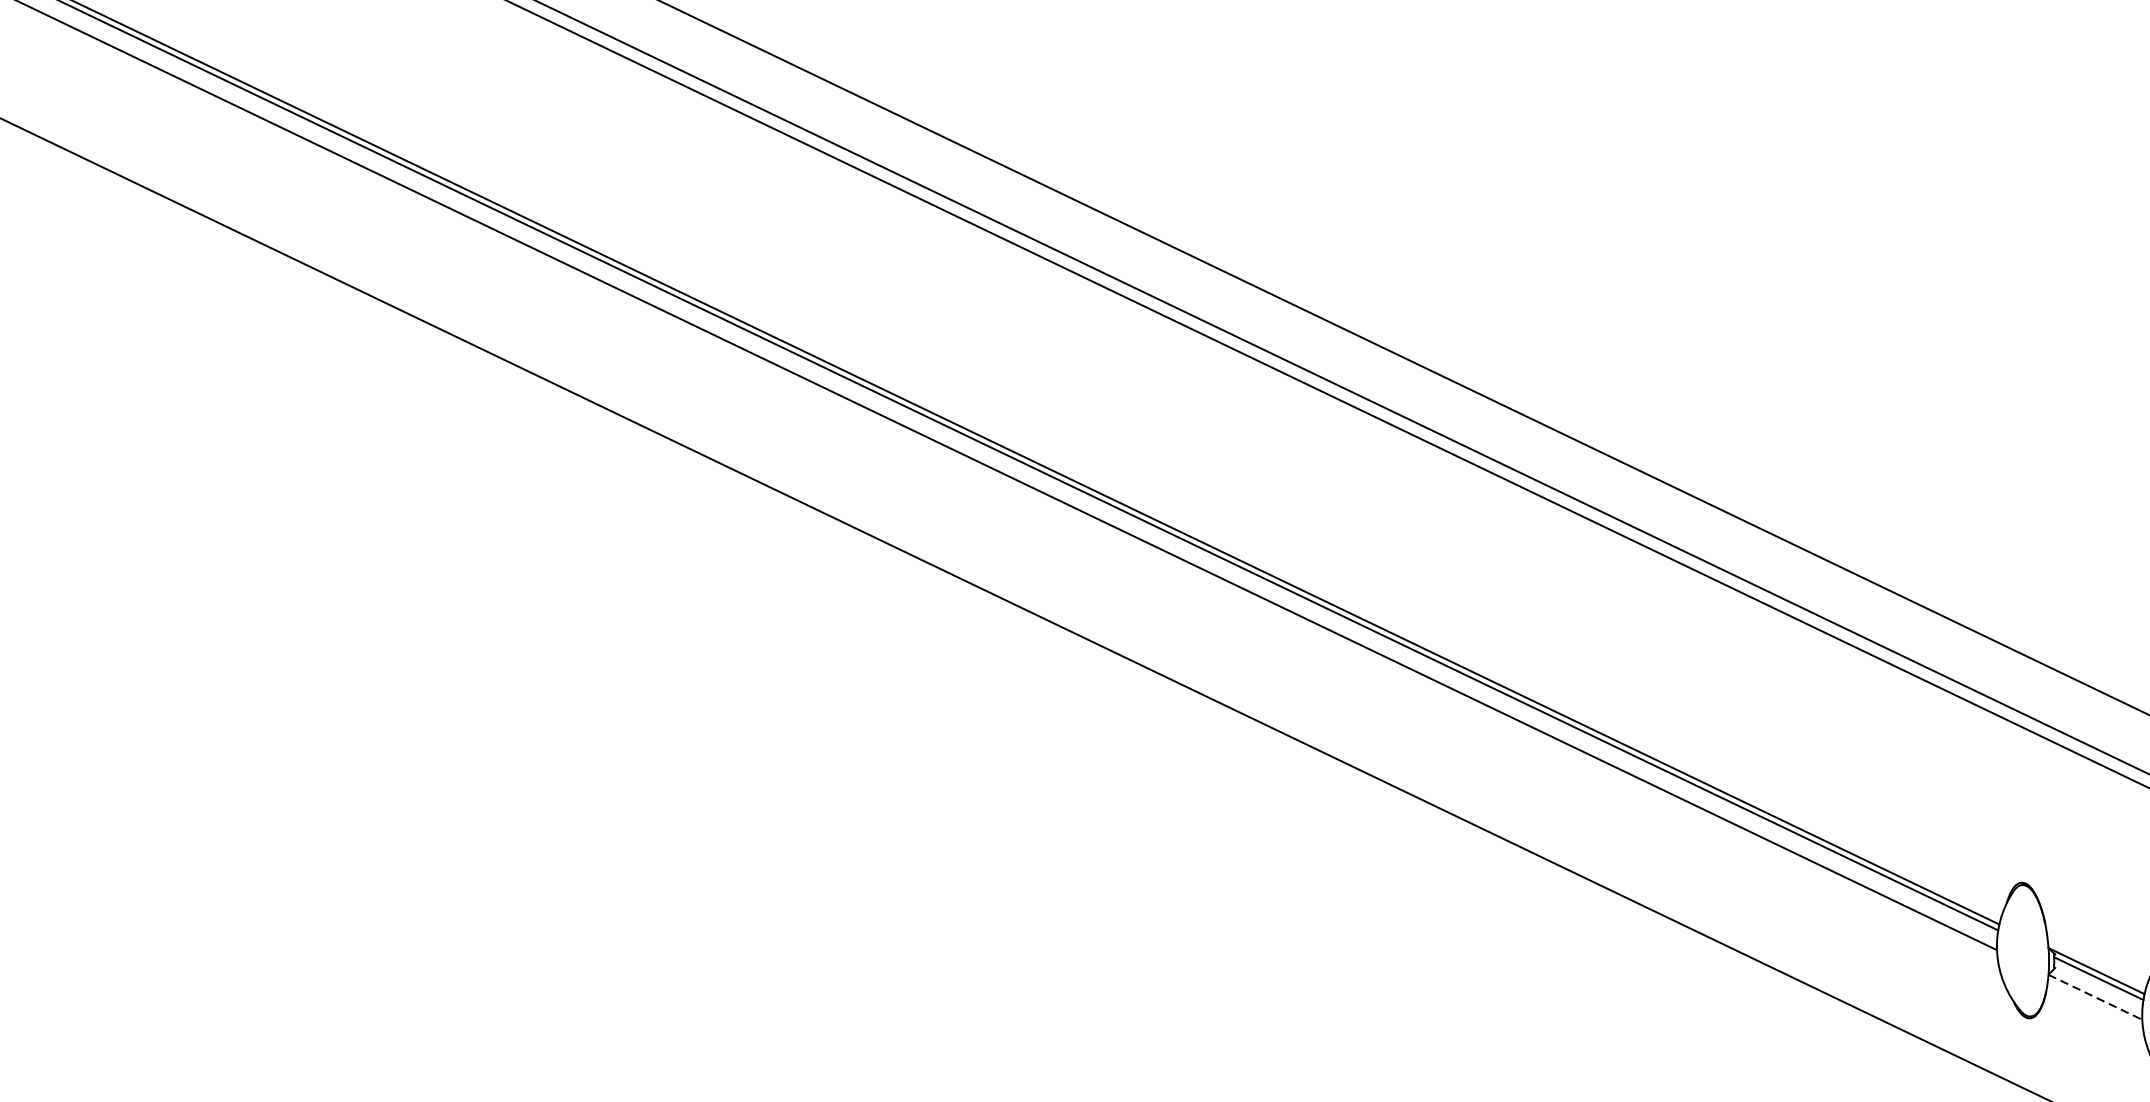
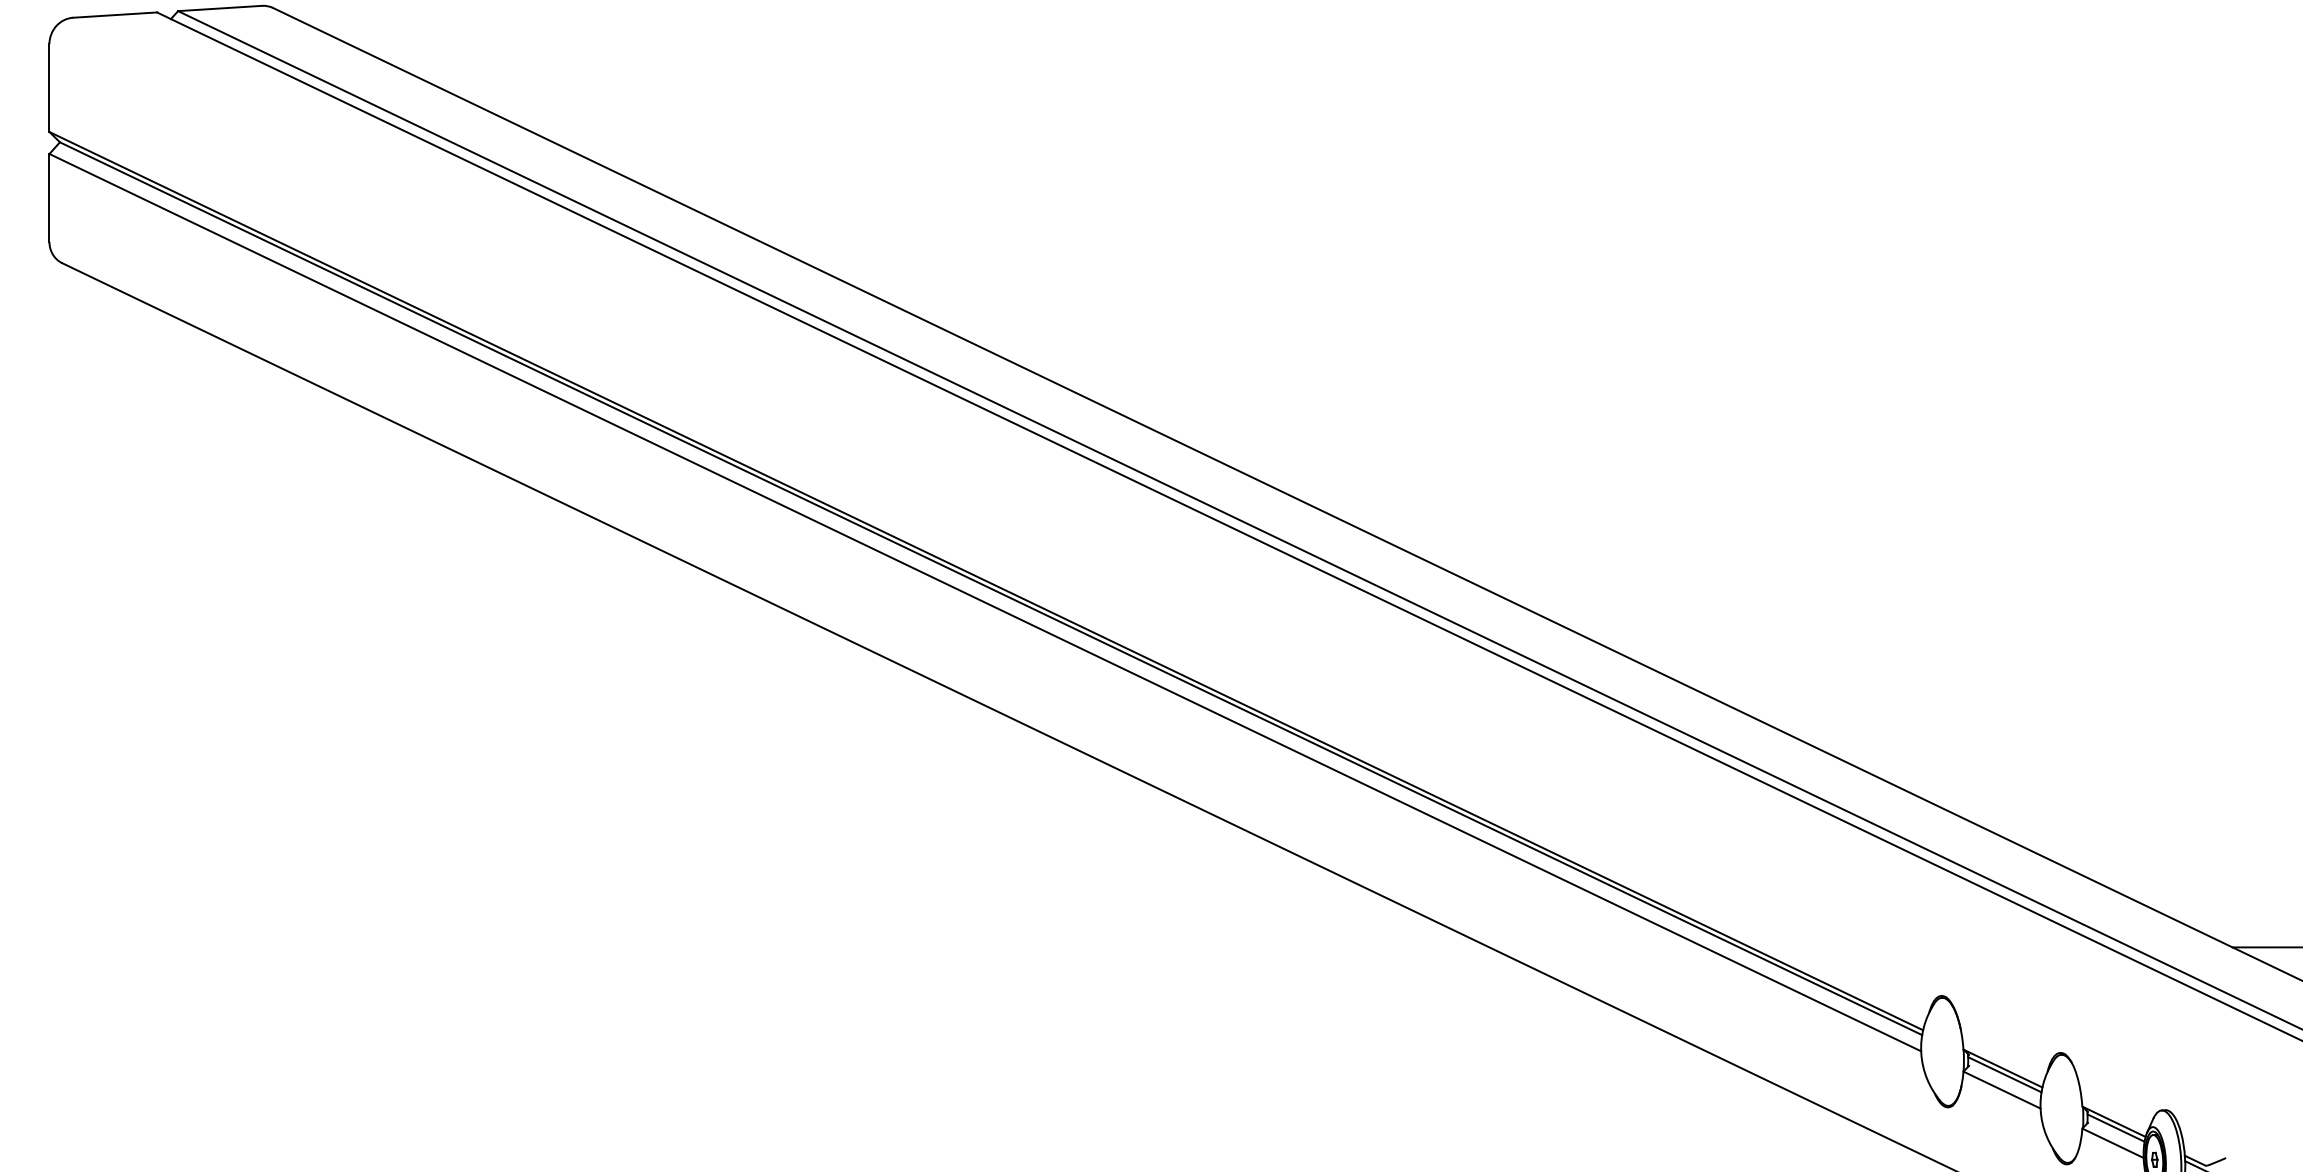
line: (2095, 997) -> (2002, 1090), dashed -> solid

